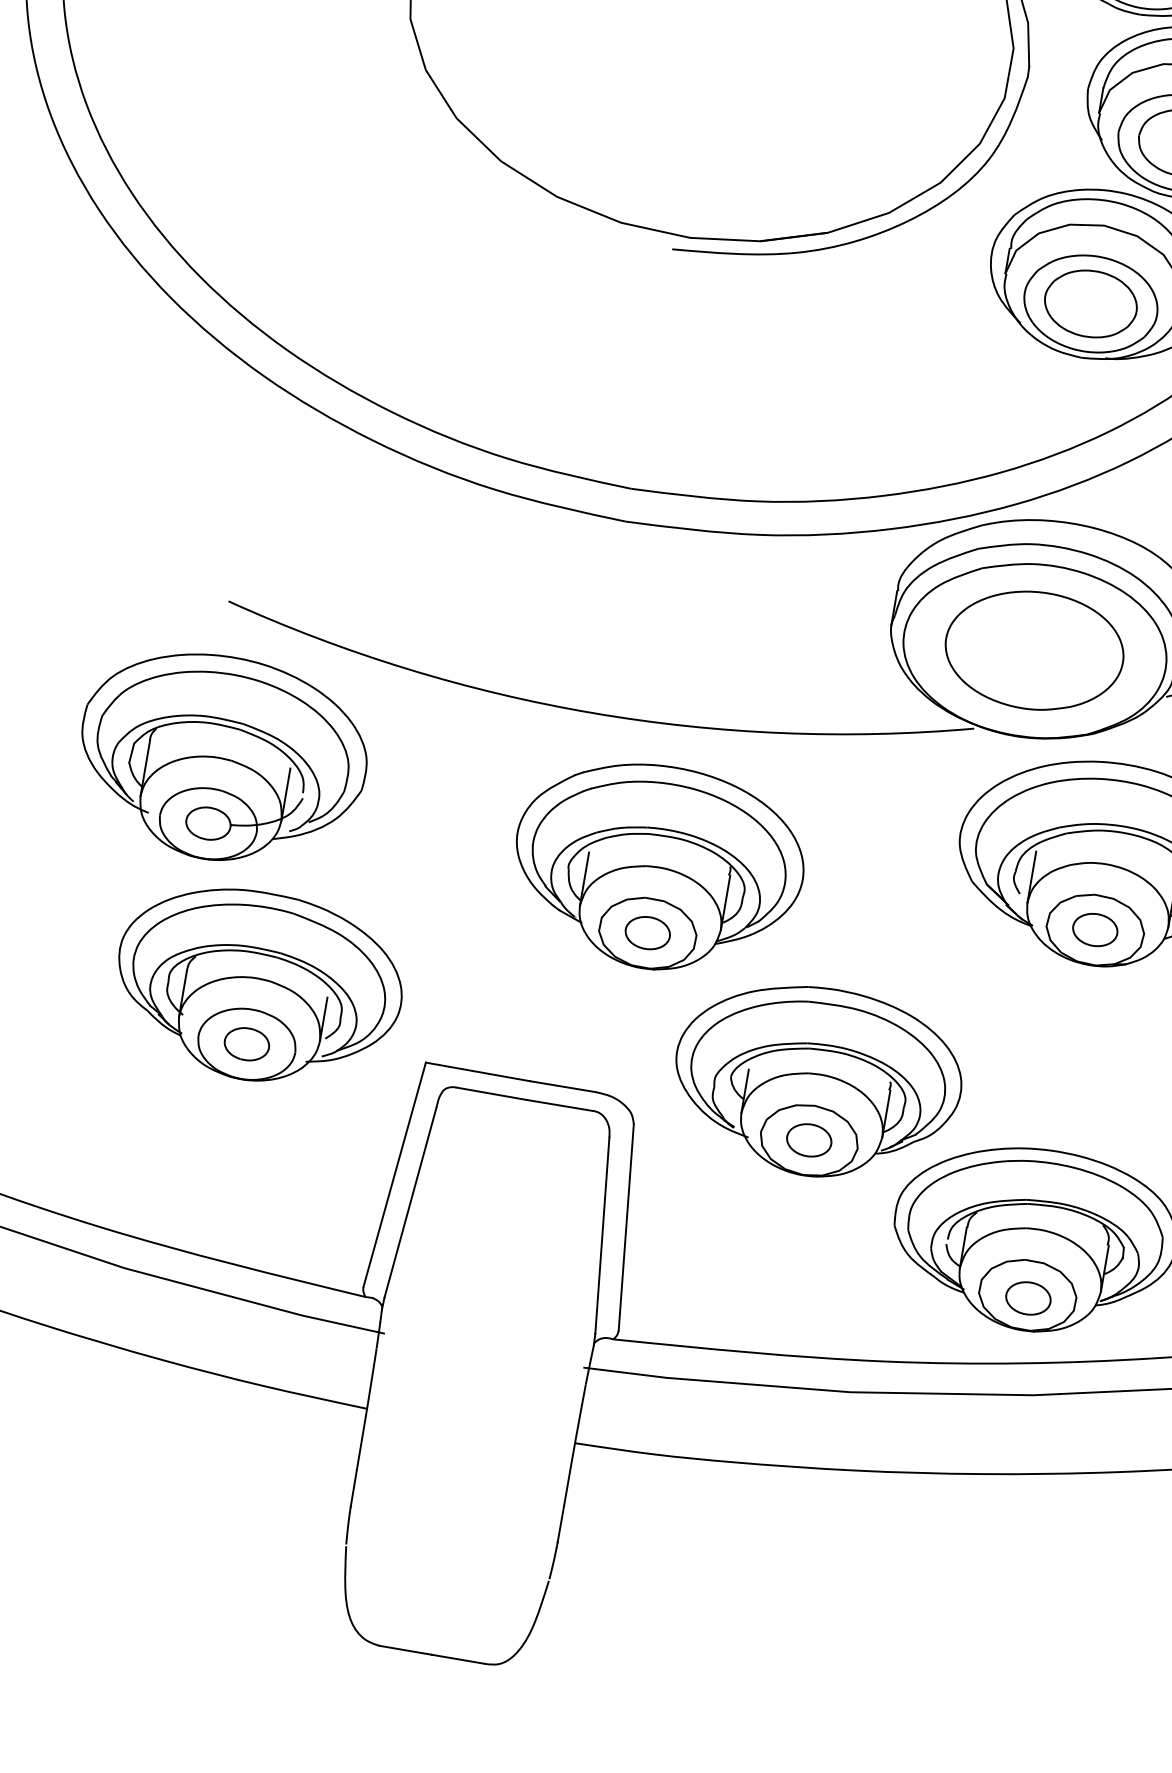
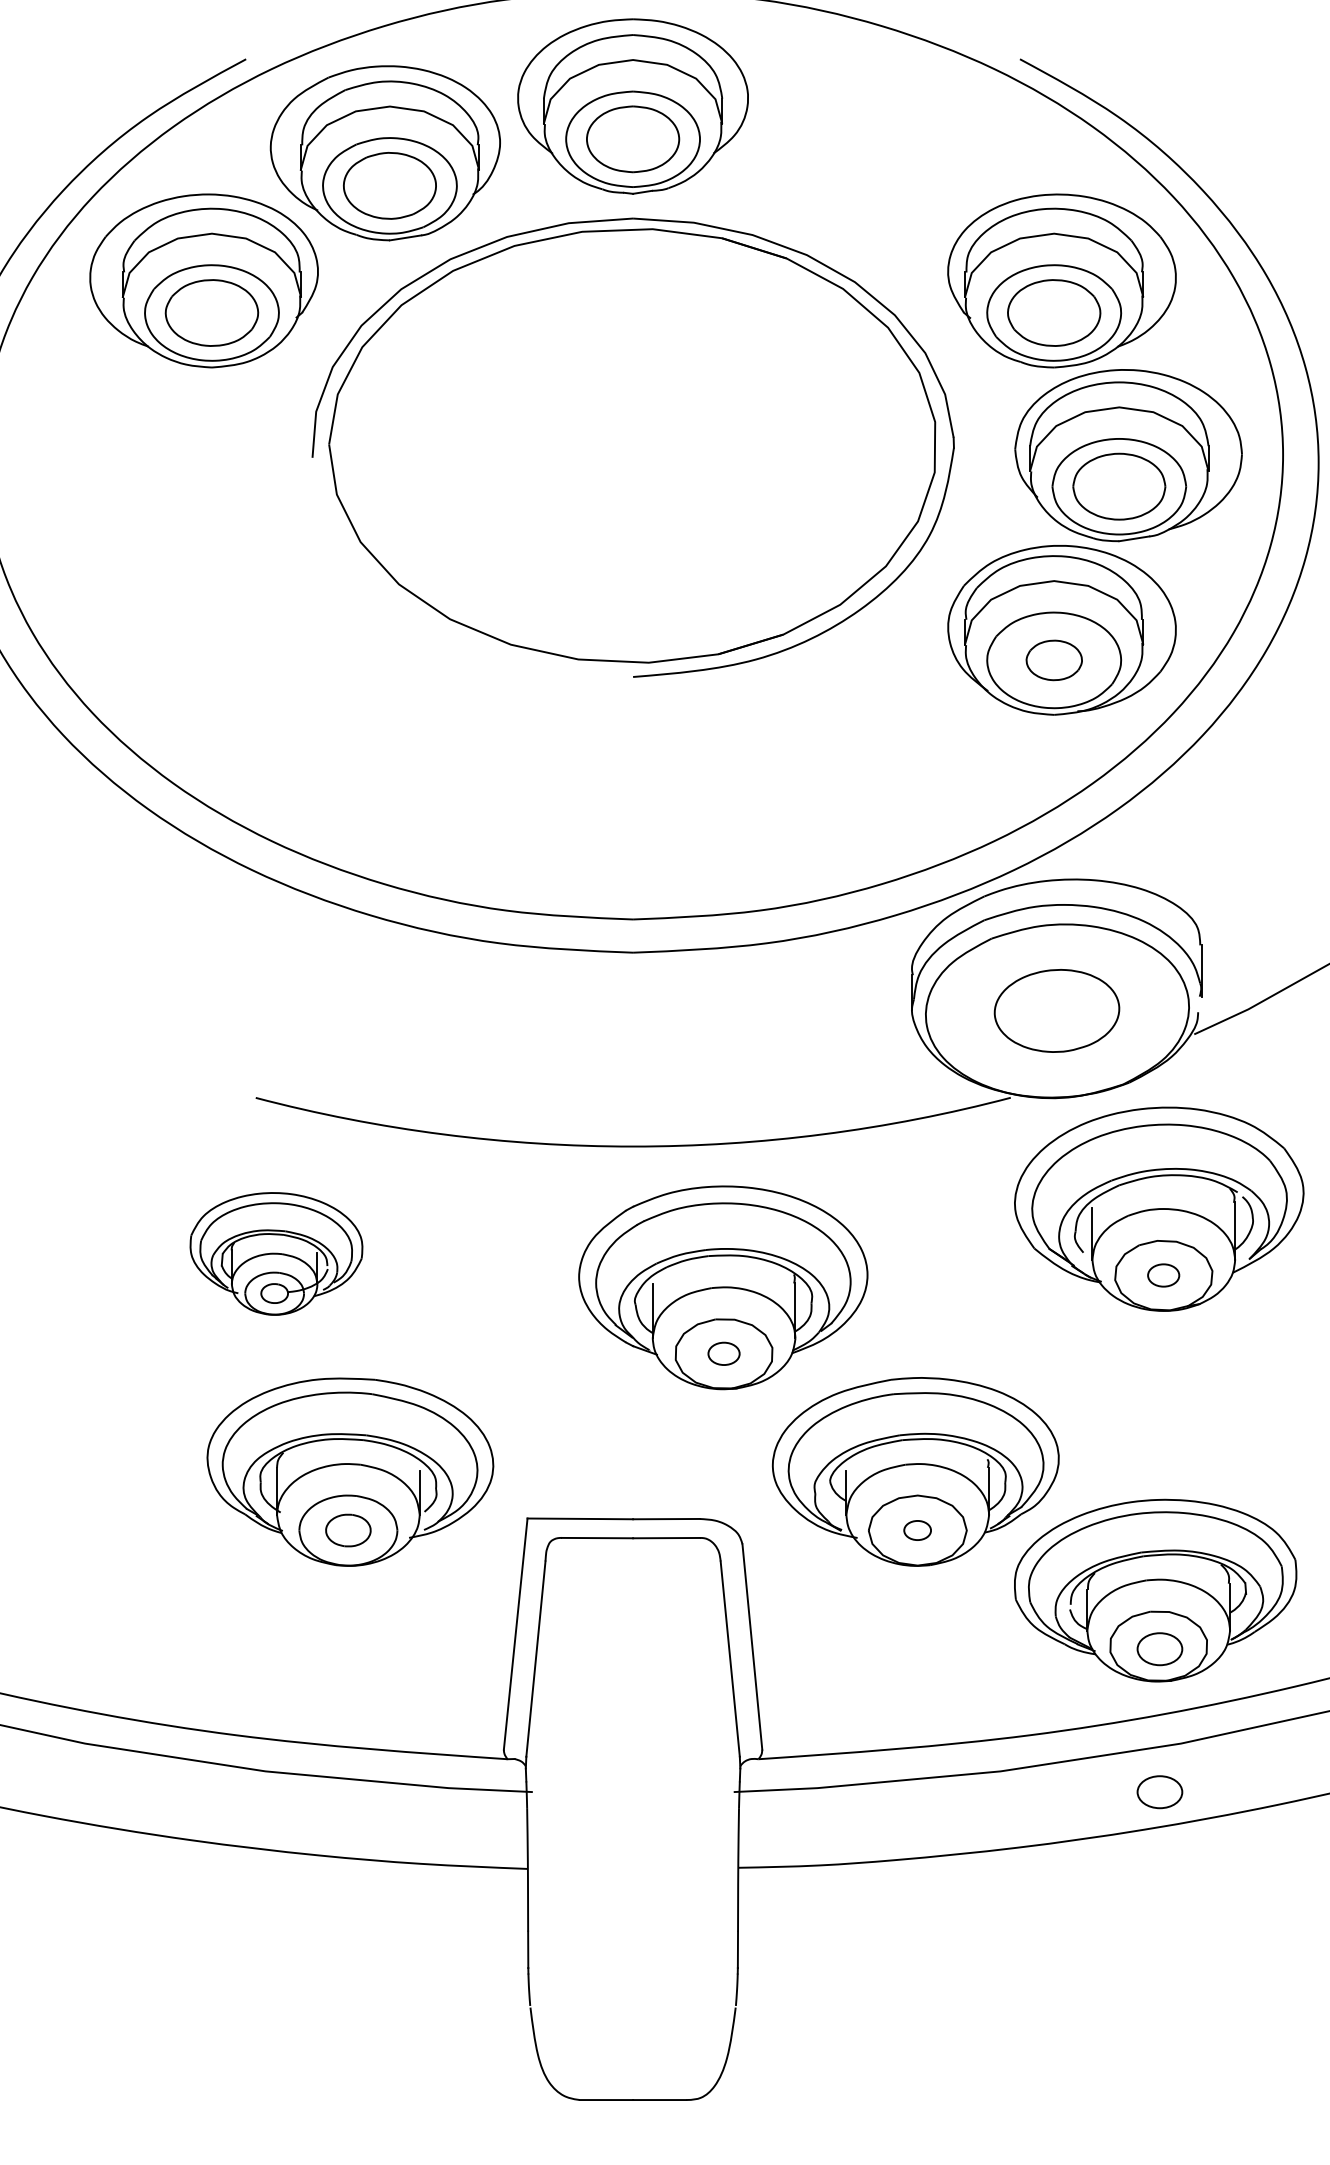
part: (1091, 304) -> (1054, 660), size x0.6
part: (1034, 650) -> (1056, 1010), size x0.7
part: (222, 758) -> (276, 1253), size x0.6
part: (1095, 929) -> (1163, 1275), size x0.7
part: (647, 932) -> (723, 1353), size x0.7
part: (809, 1140) -> (917, 1530), size x0.6
part: (1003, 1439) -> (1159, 1792), added

